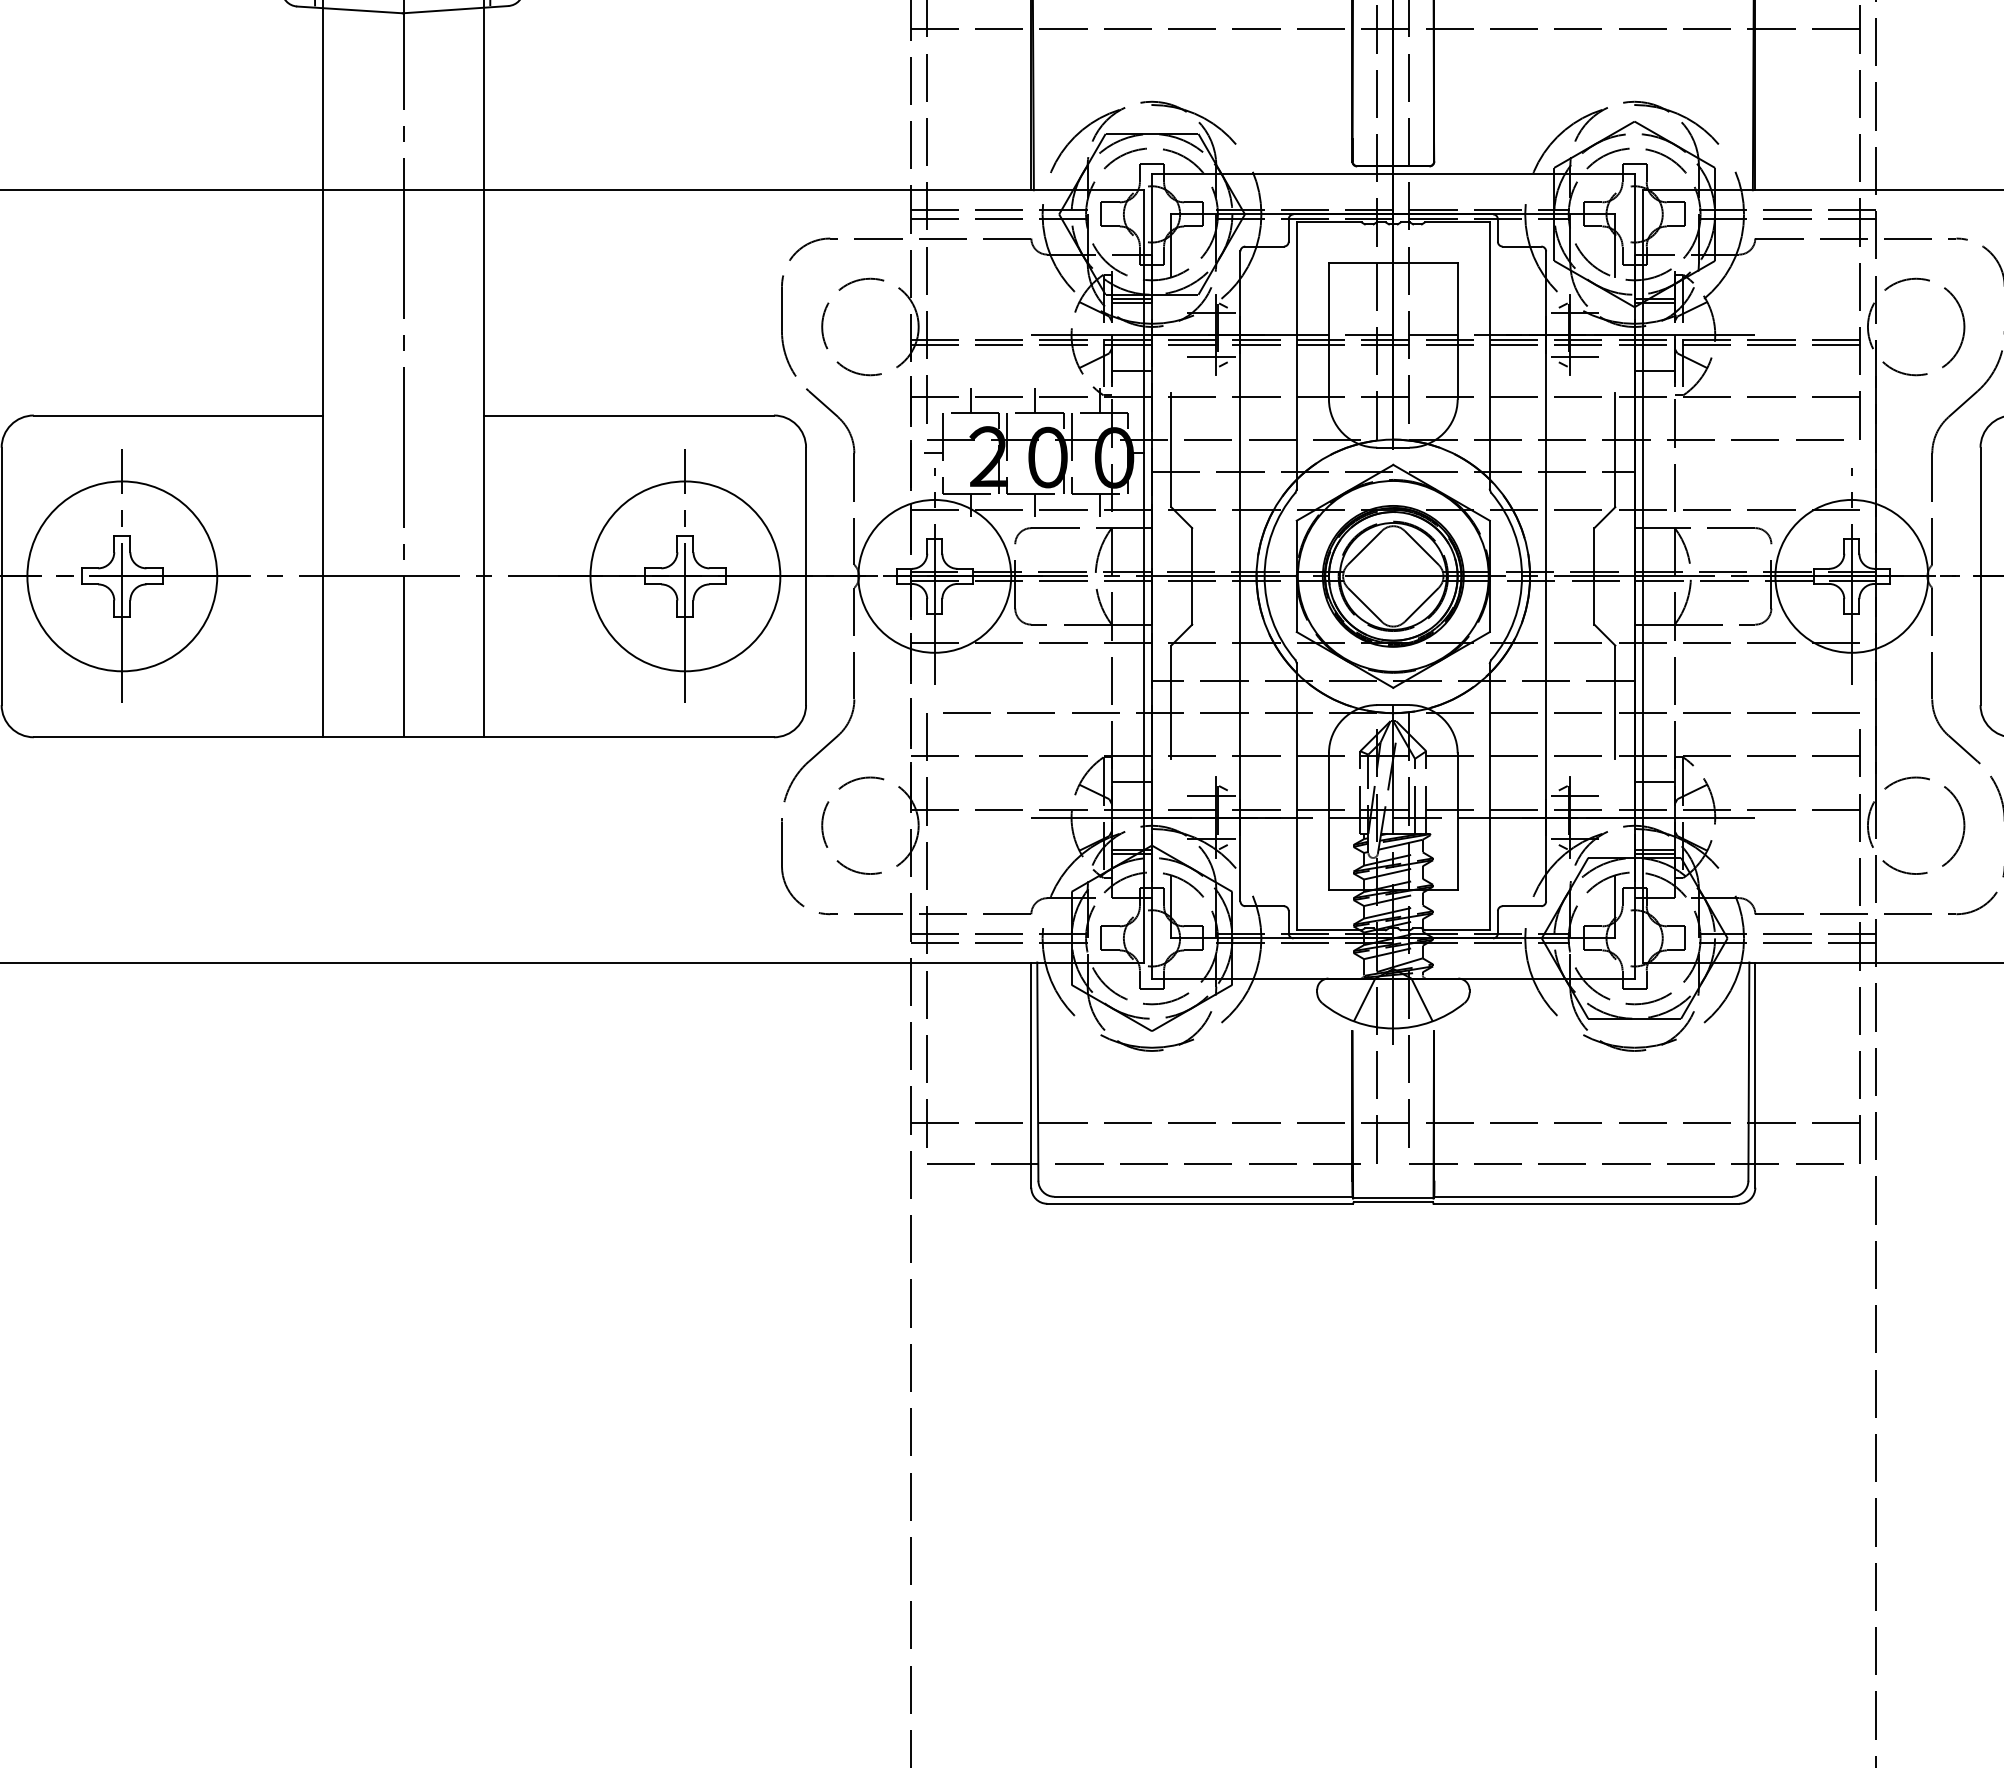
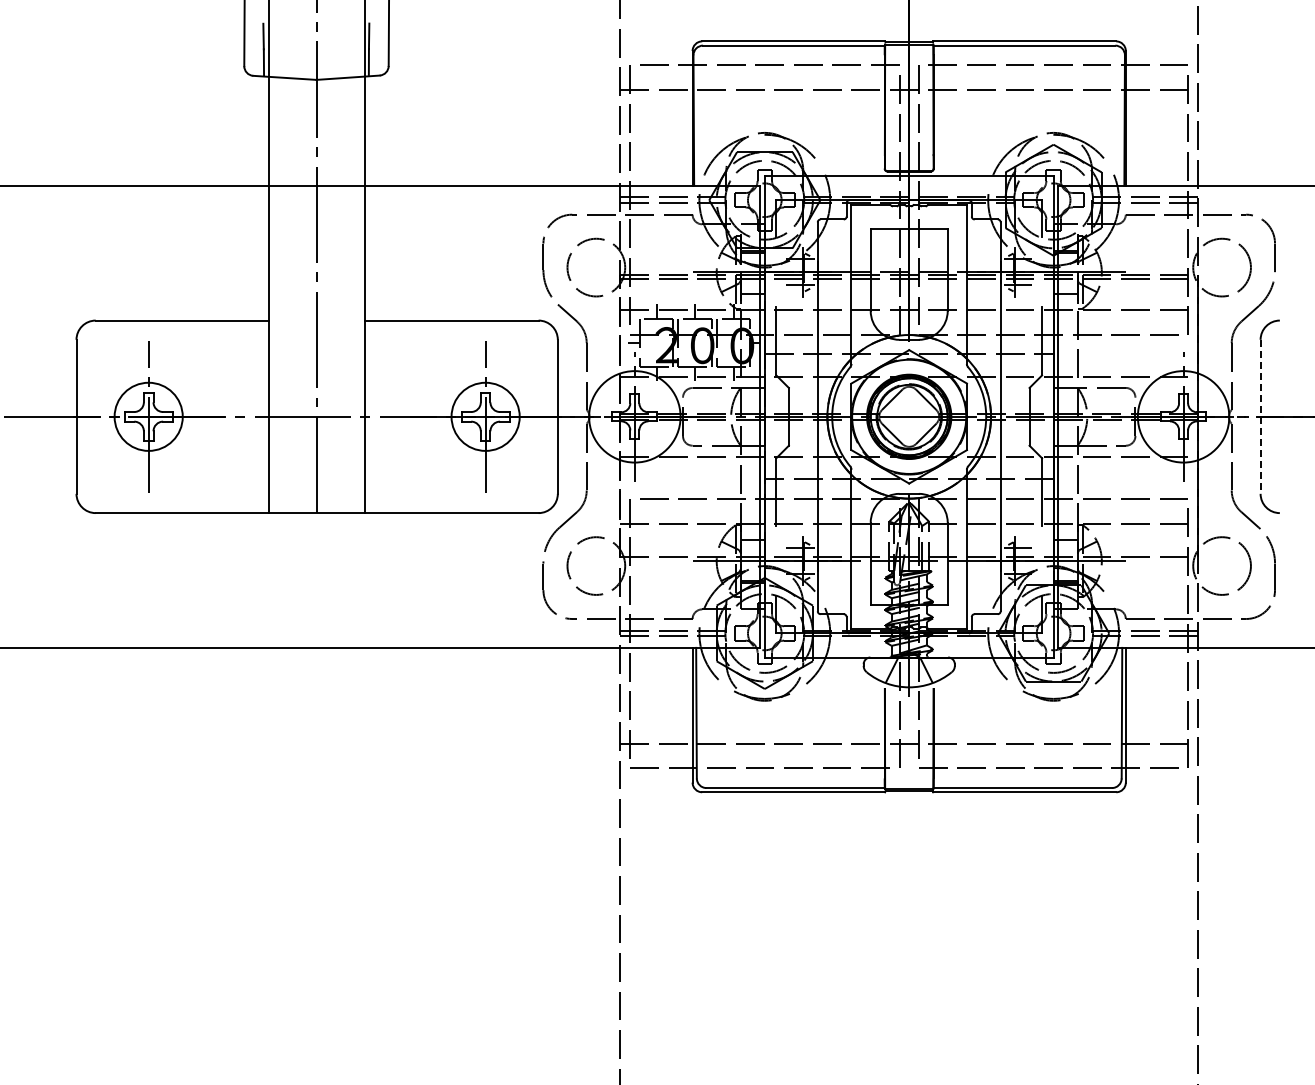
circle: (121, 575) -> (148, 416), size x0.6
circle: (685, 575) -> (485, 416), size x0.6
line: (1980, 577) -> (1260, 417), solid -> dashed

